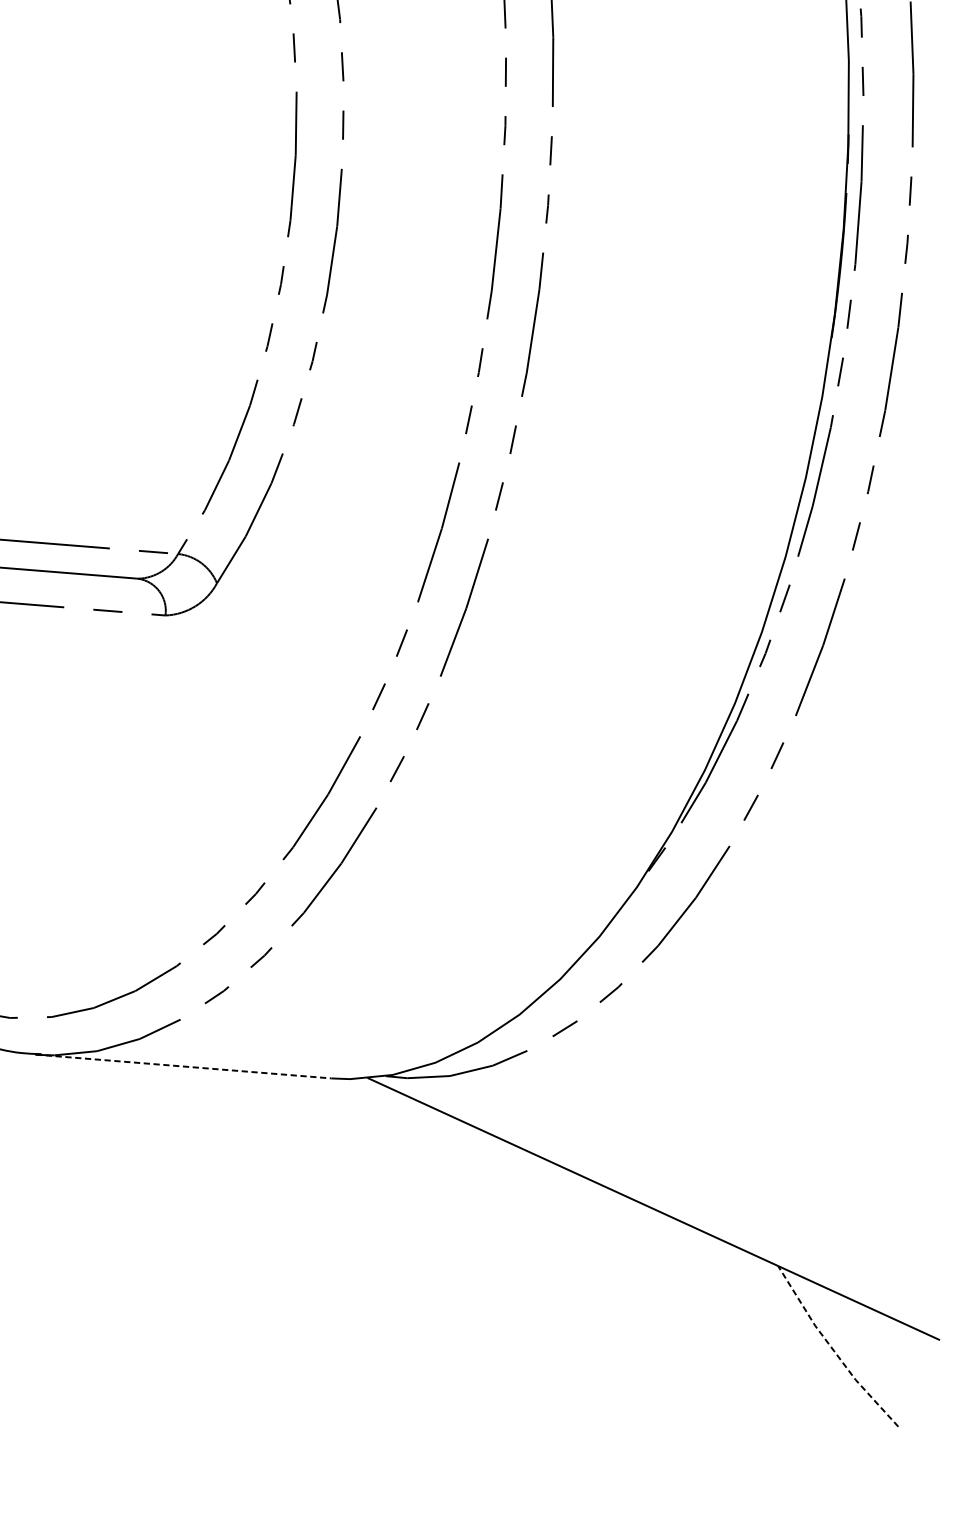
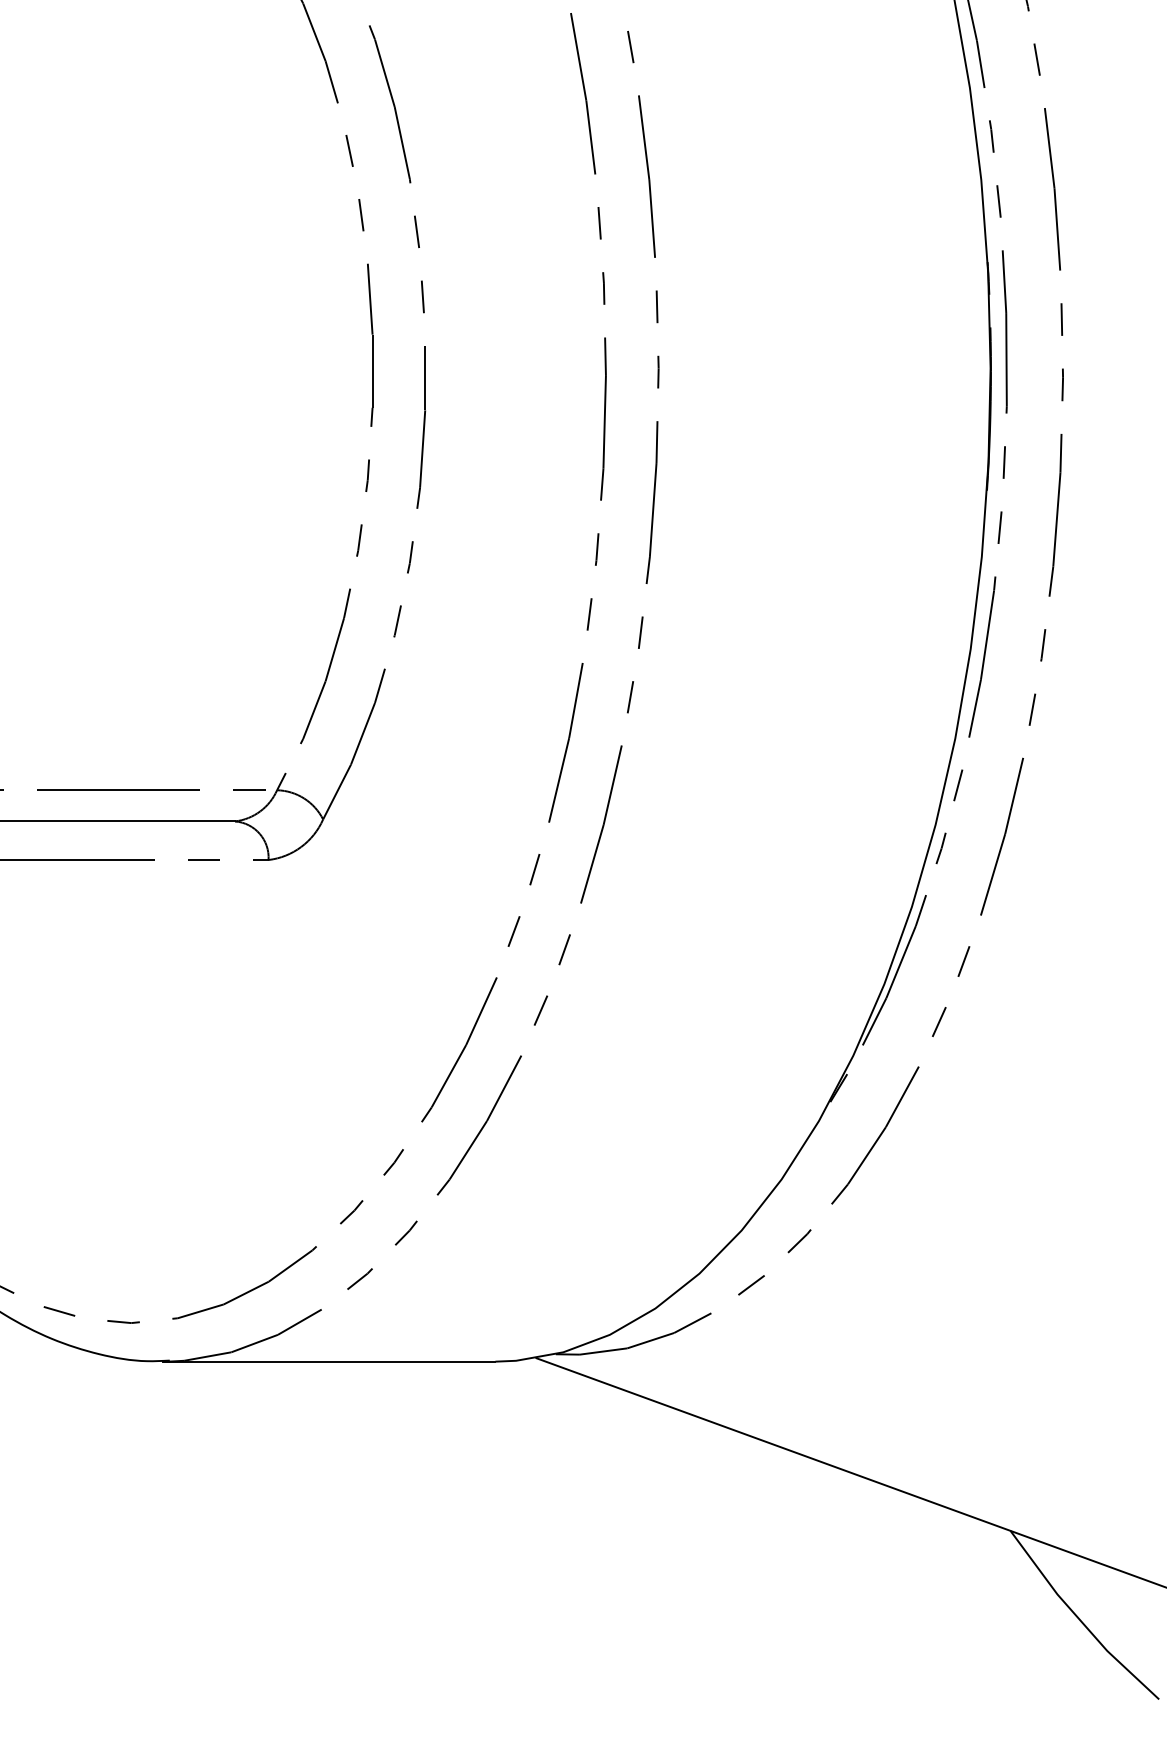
line: (183, 1066) -> (329, 1361), dashed -> solid
line: (833, 1349) -> (1079, 1619), dashed -> solid

